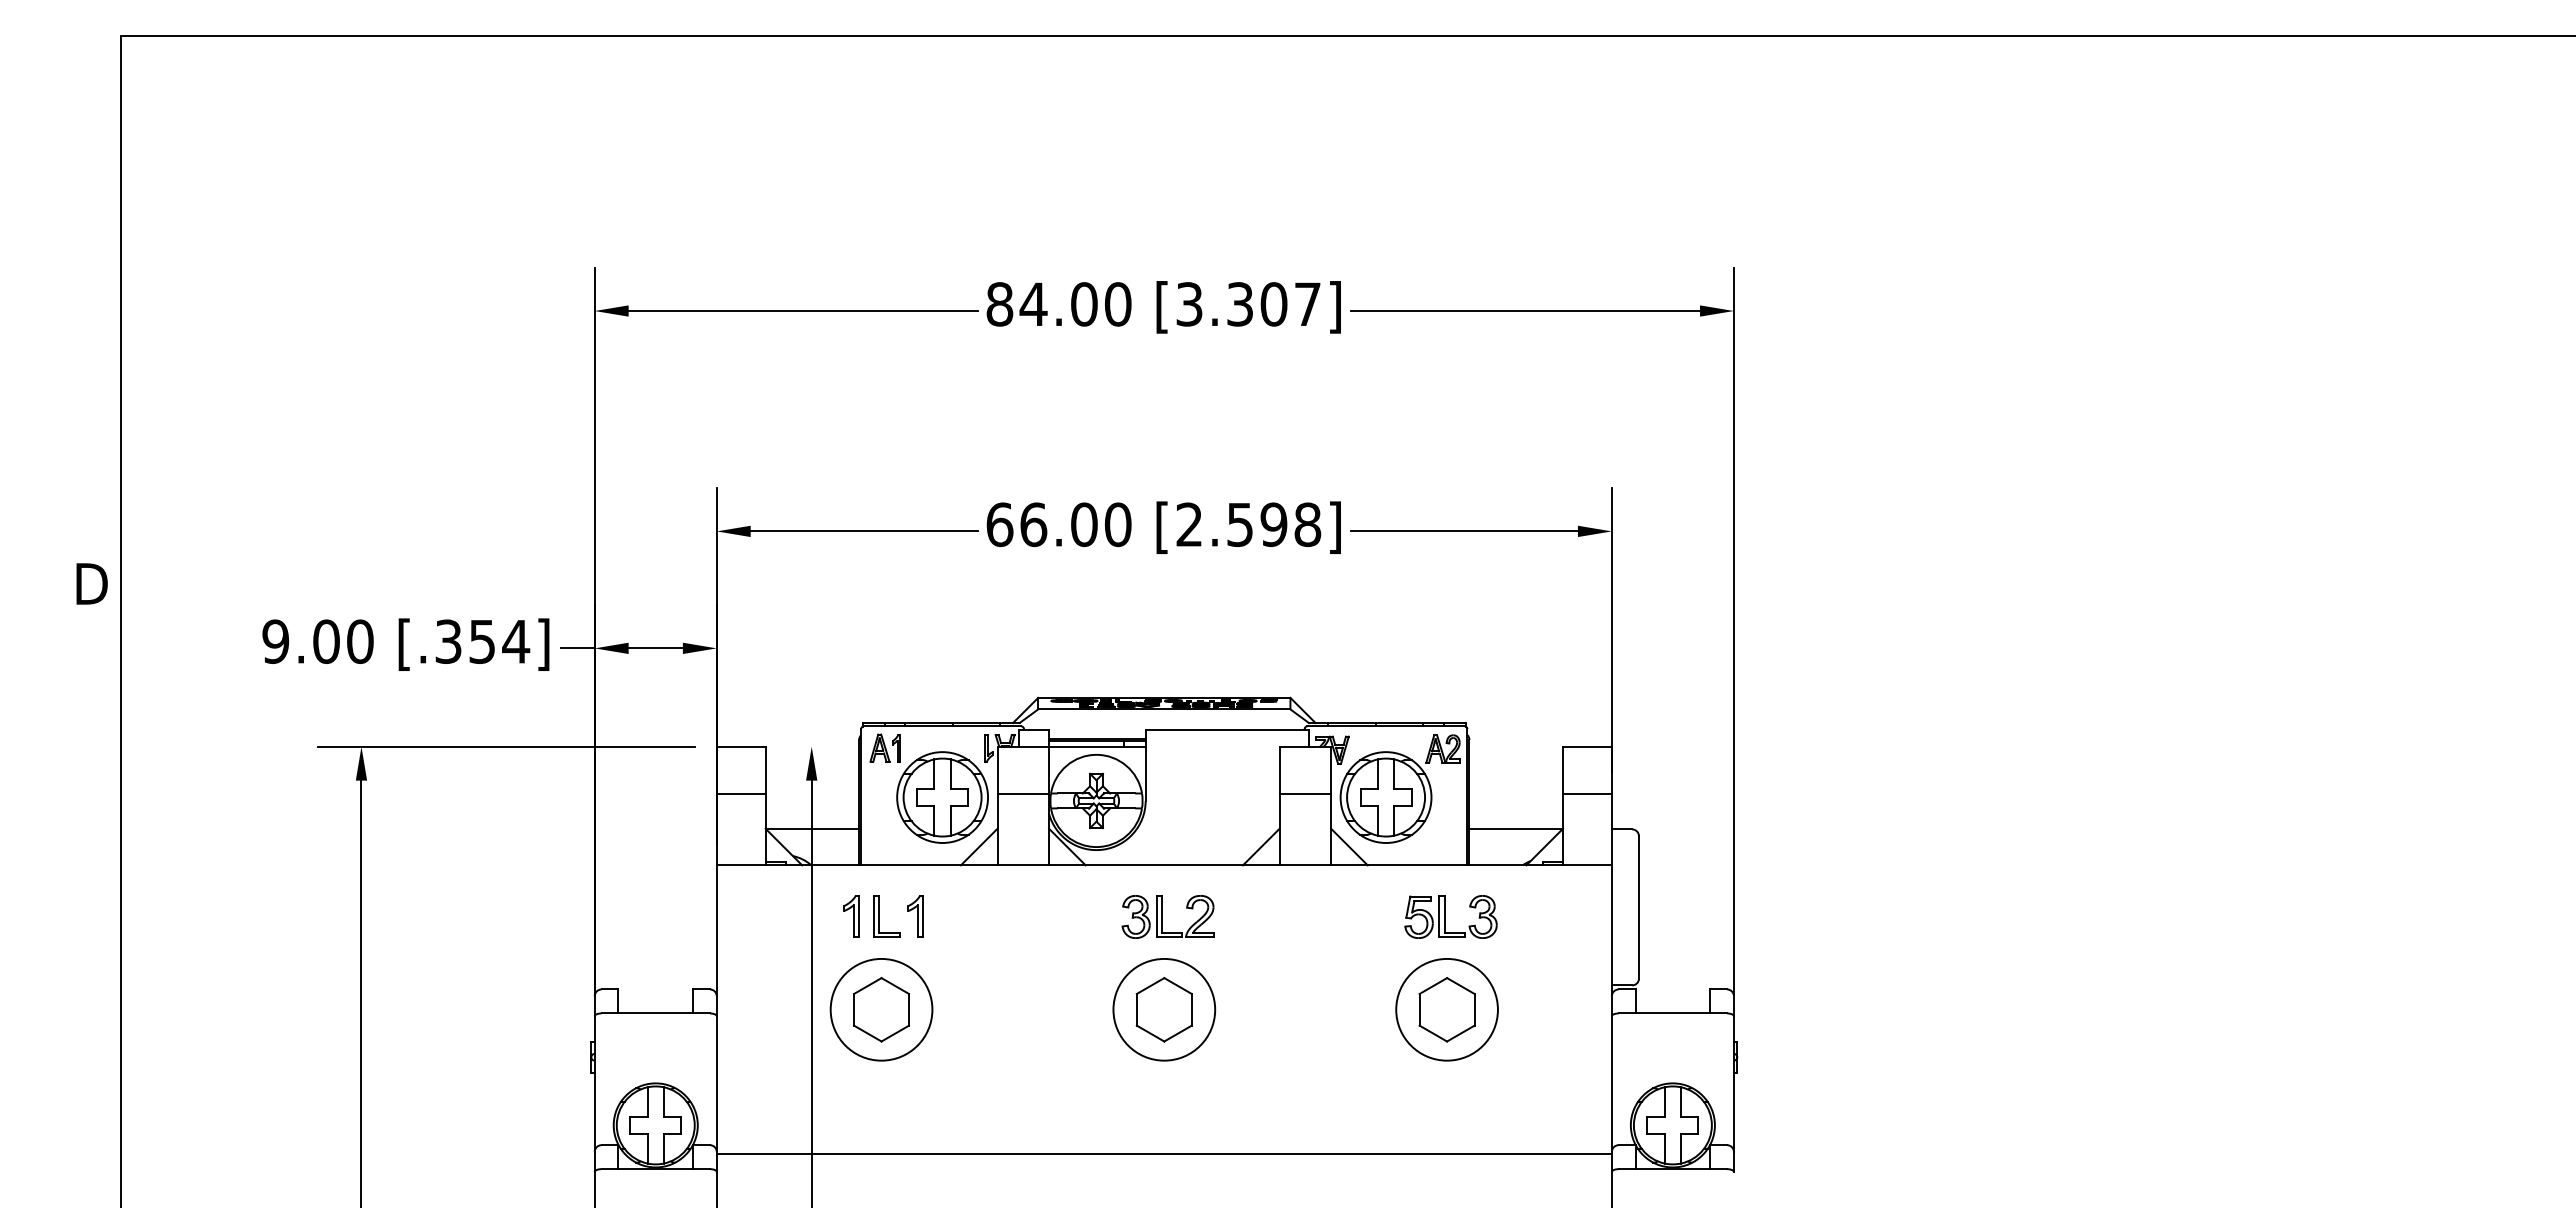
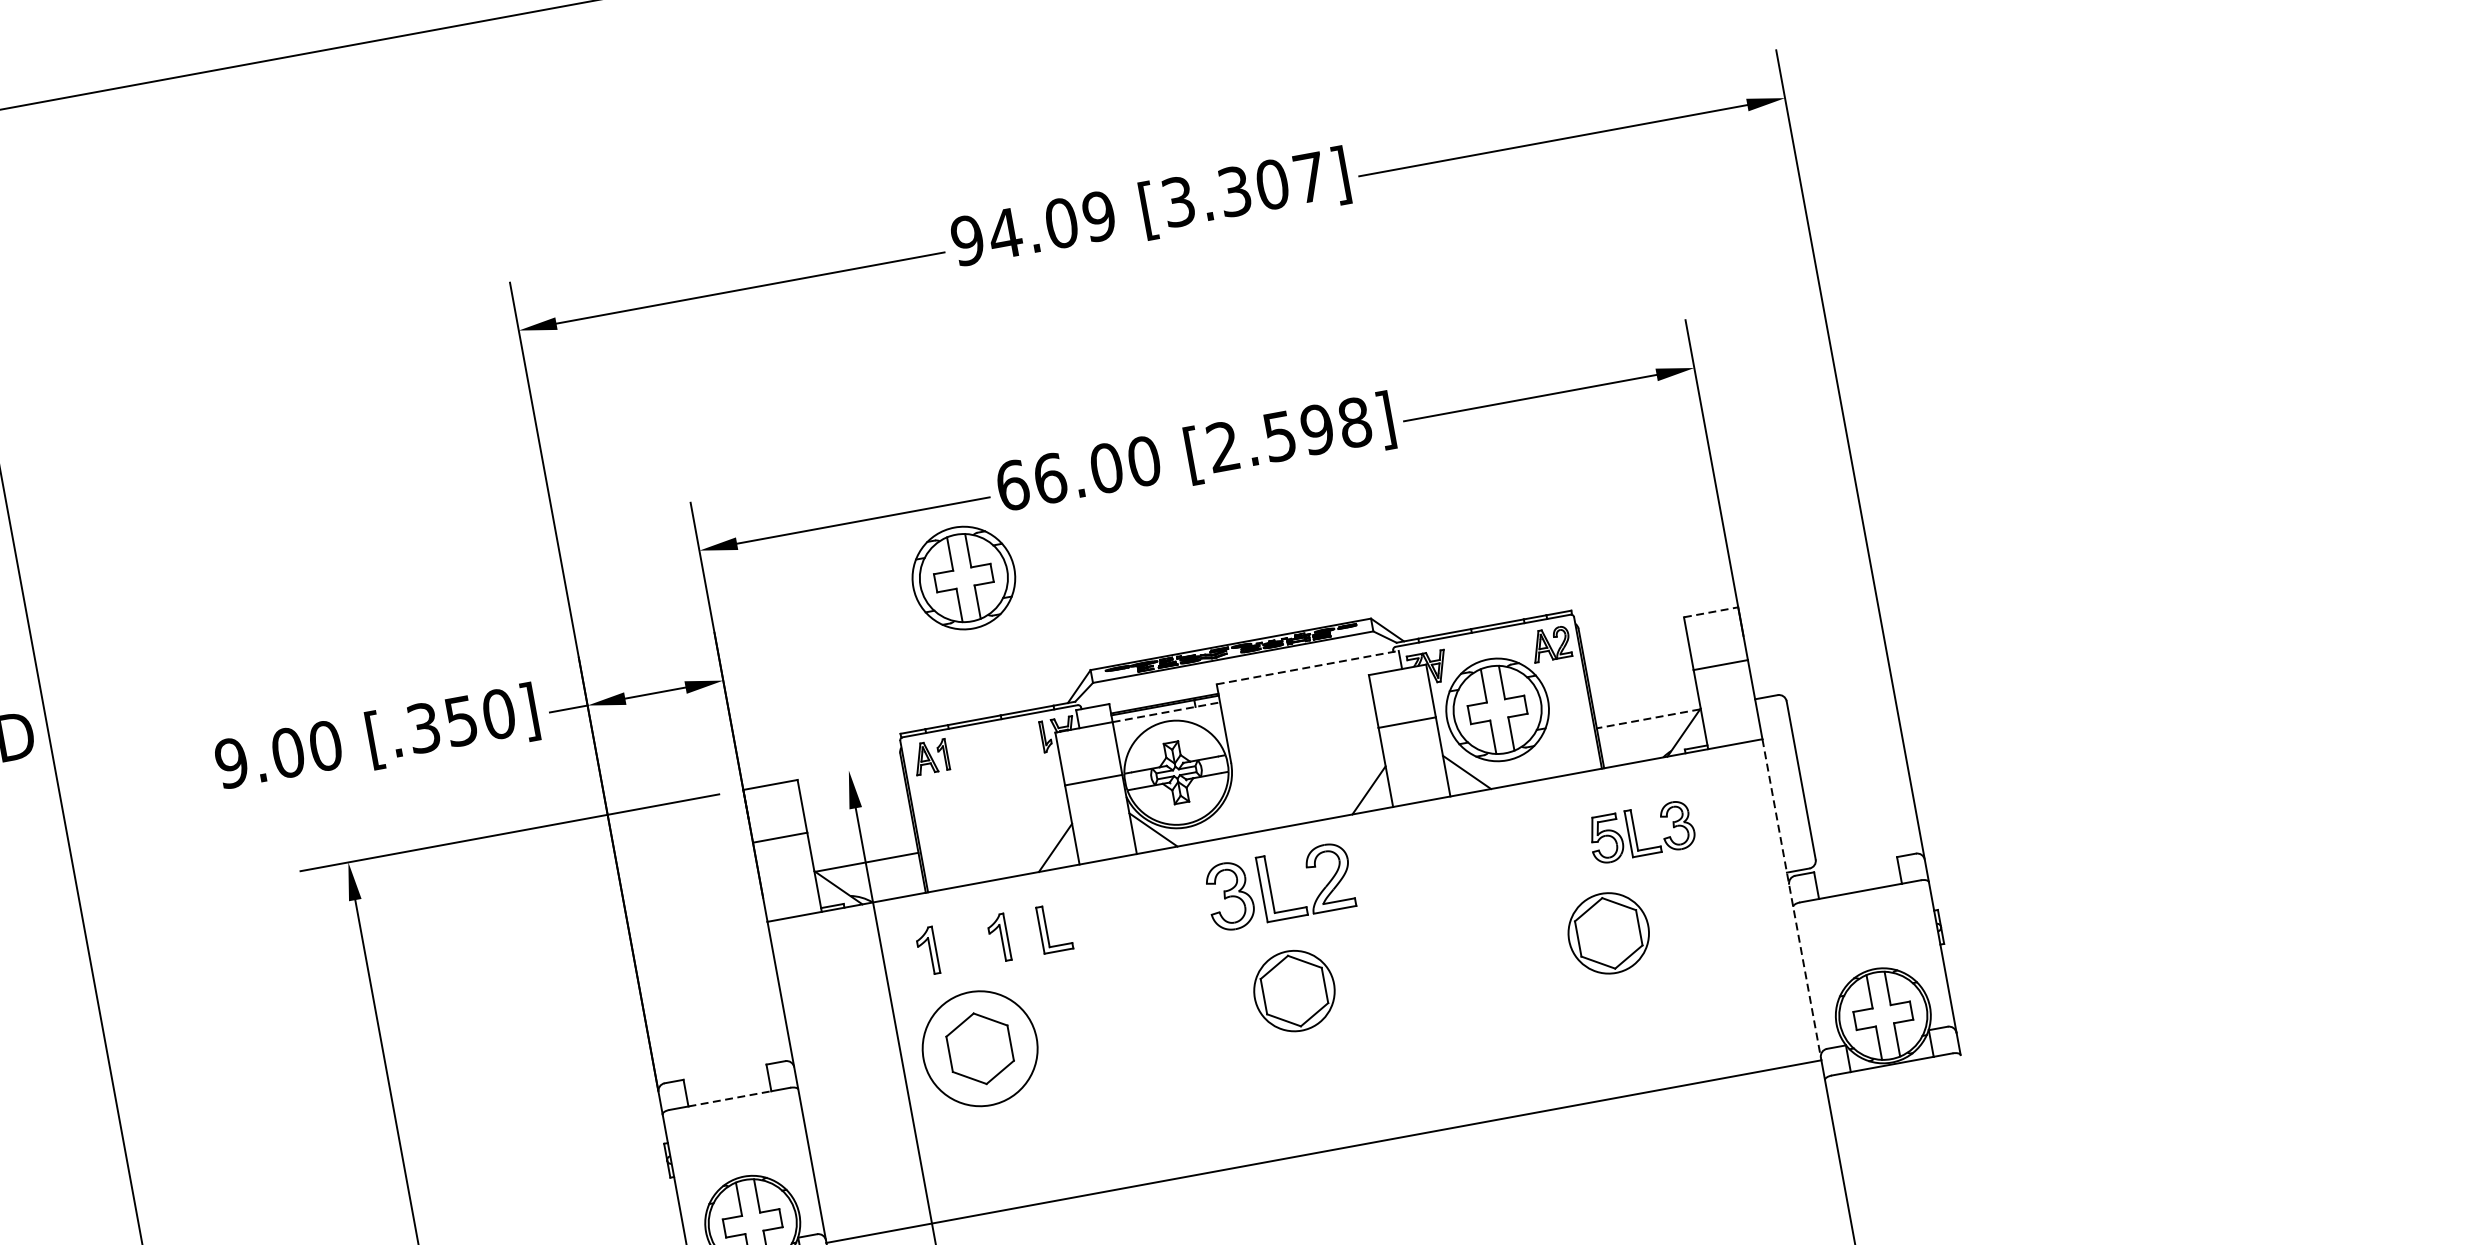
text: (1058, 304) -> (1032, 228), 84.00 -> 94.09
text: (516, 641) -> (499, 713), [.354] -> [.350]
line: (1227, 730) -> (1307, 667), solid -> dashed
line: (1097, 746) -> (1166, 712), solid -> dashed
line: (1587, 746) -> (1711, 612), solid -> dashed
part: (942, 797) -> (963, 578), moved
line: (1515, 829) -> (1648, 719), solid -> dashed
part: (879, 916) -> (1046, 929), moved
part: (1167, 916) -> (1278, 886), size x1.4
part: (1450, 916) -> (1641, 831), moved
circle: (1164, 1009) -> (1294, 990), size x0.7
circle: (1446, 1009) -> (1608, 933), size x0.7
line: (1611, 1010) -> (1791, 900), solid -> dashed
line: (656, 1013) -> (730, 1098), solid -> dashed

